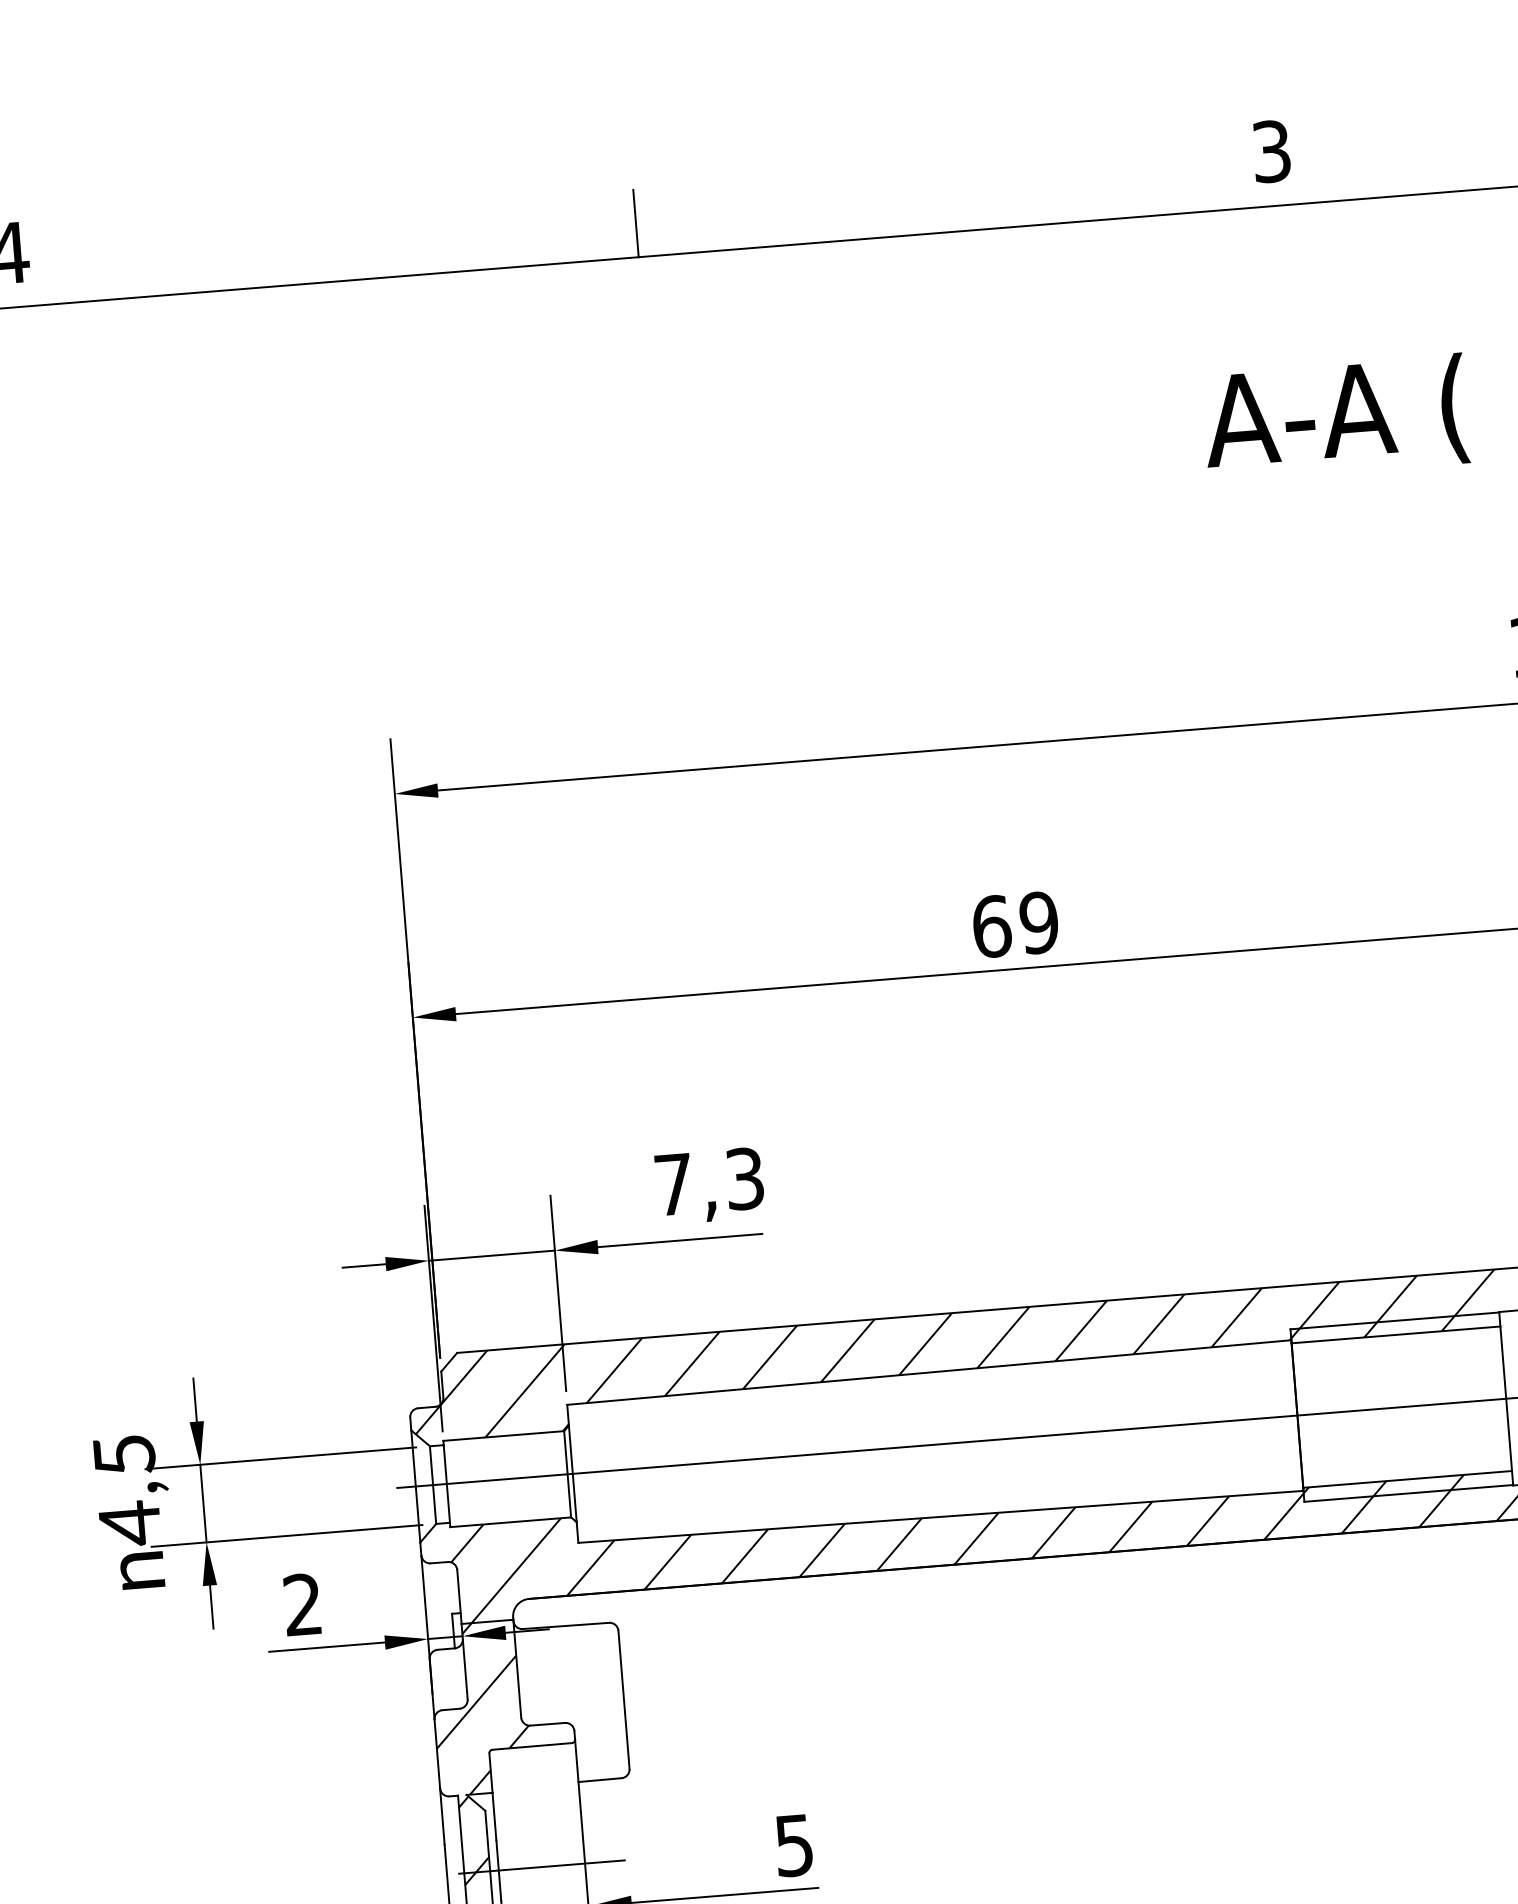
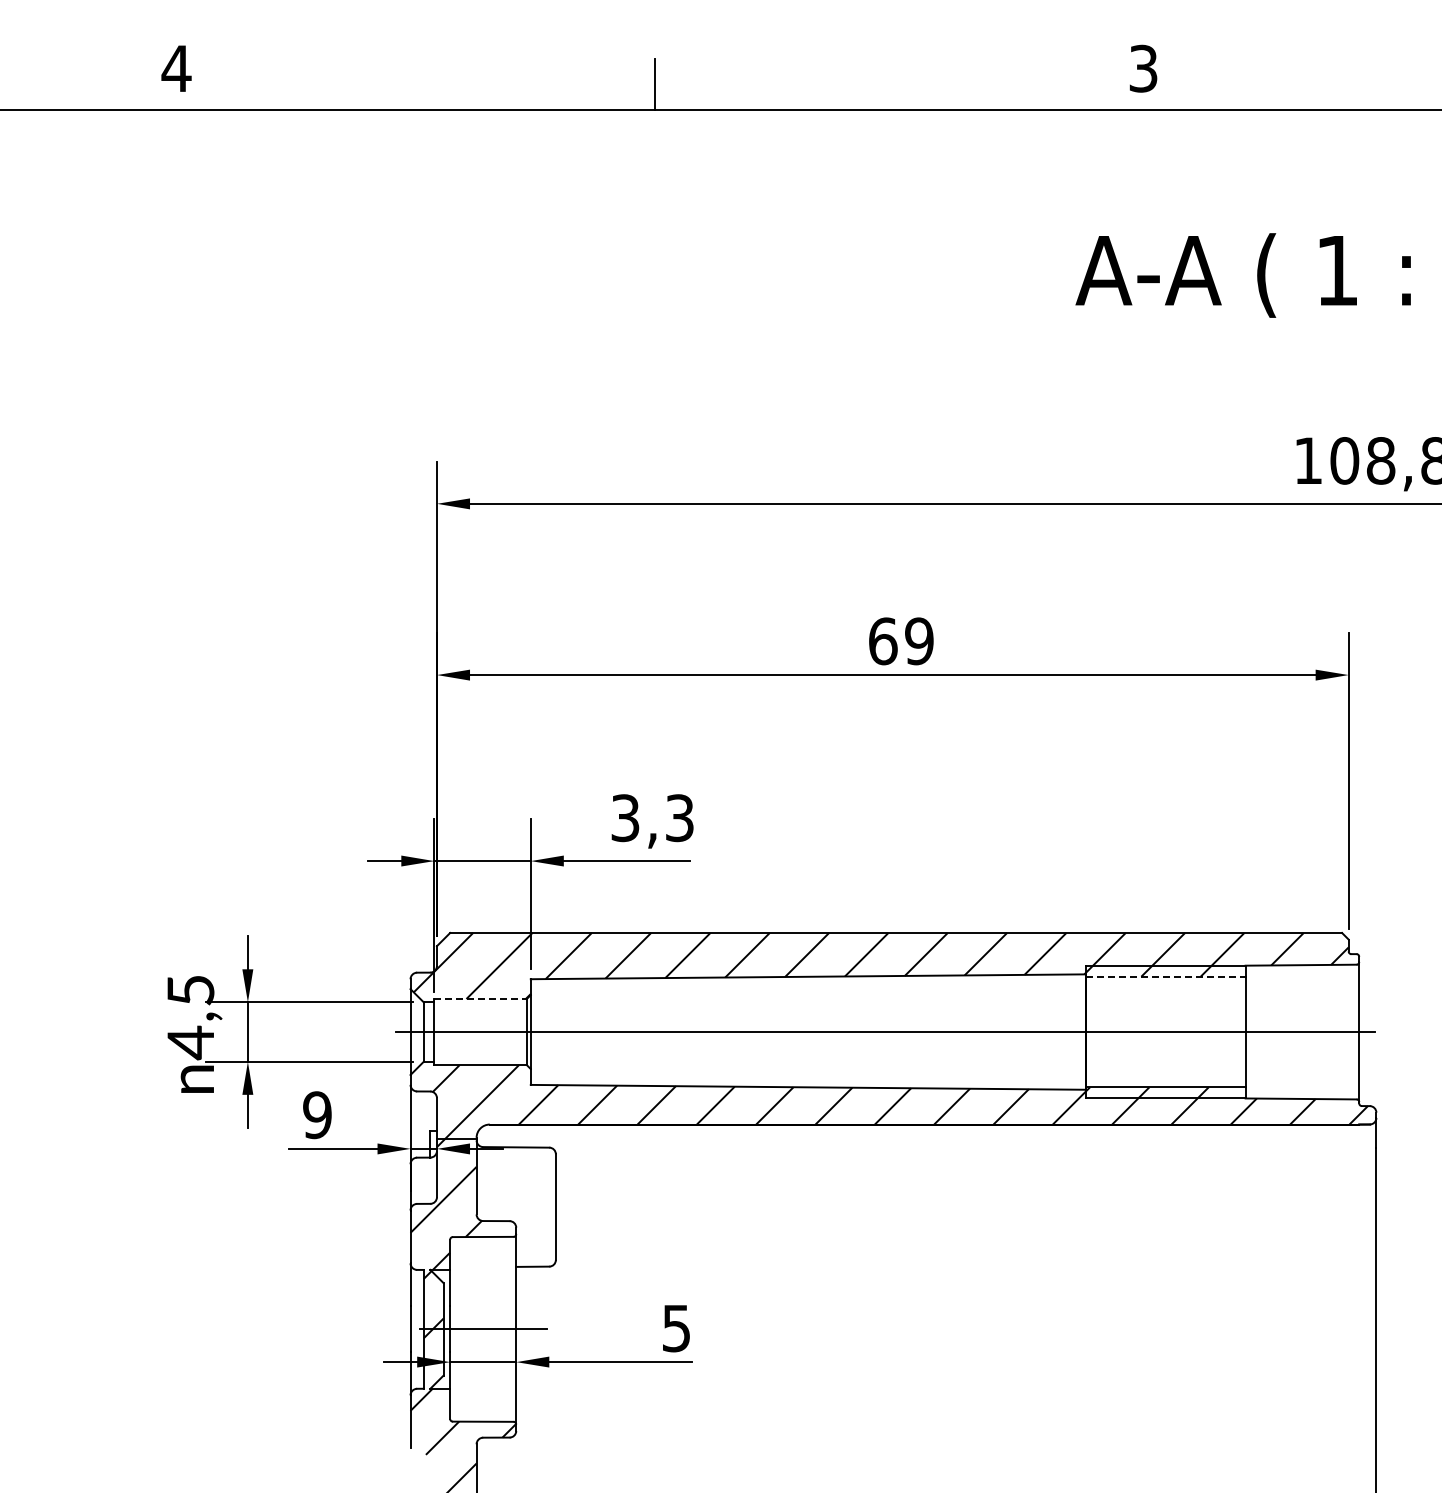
text: (674, 1185) -> (625, 818), 7,3 -> 3,3
line: (1395, 1334) -> (1165, 976), solid -> dashed
line: (505, 1436) -> (481, 999), solid -> dashed
text: (303, 1605) -> (317, 1115), 2 -> 9

